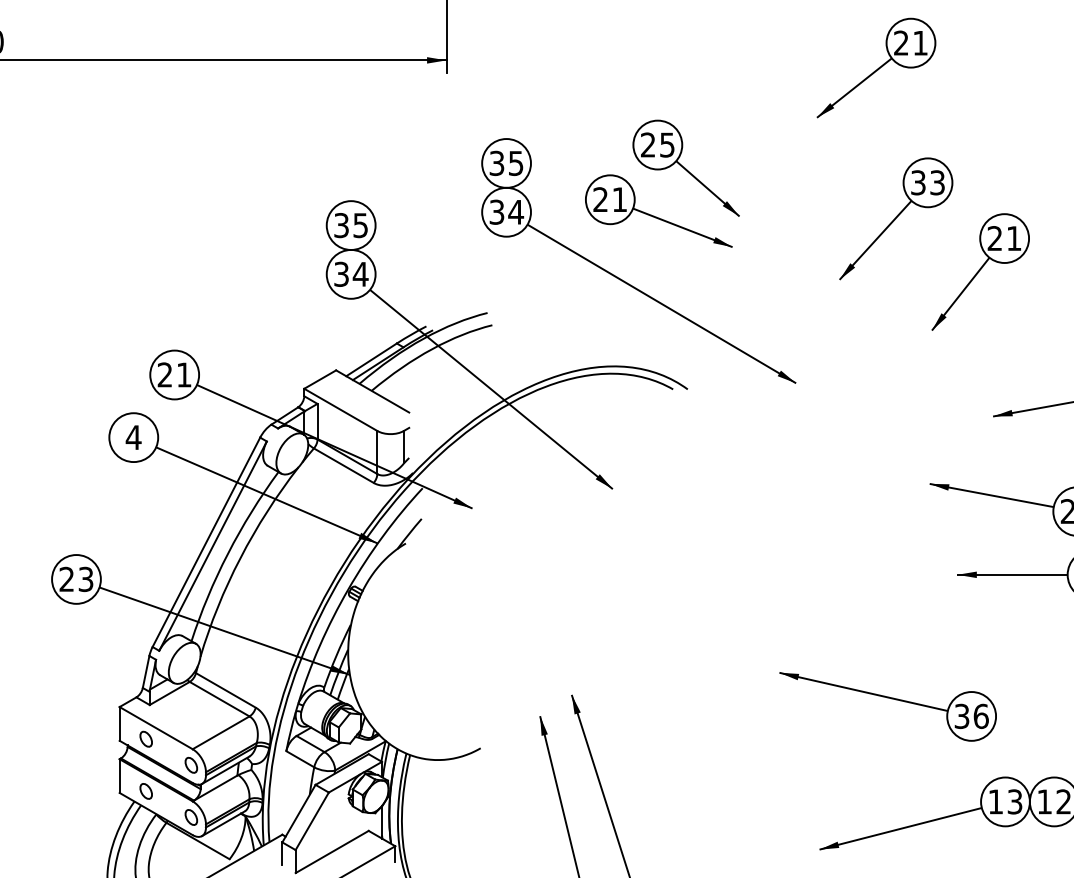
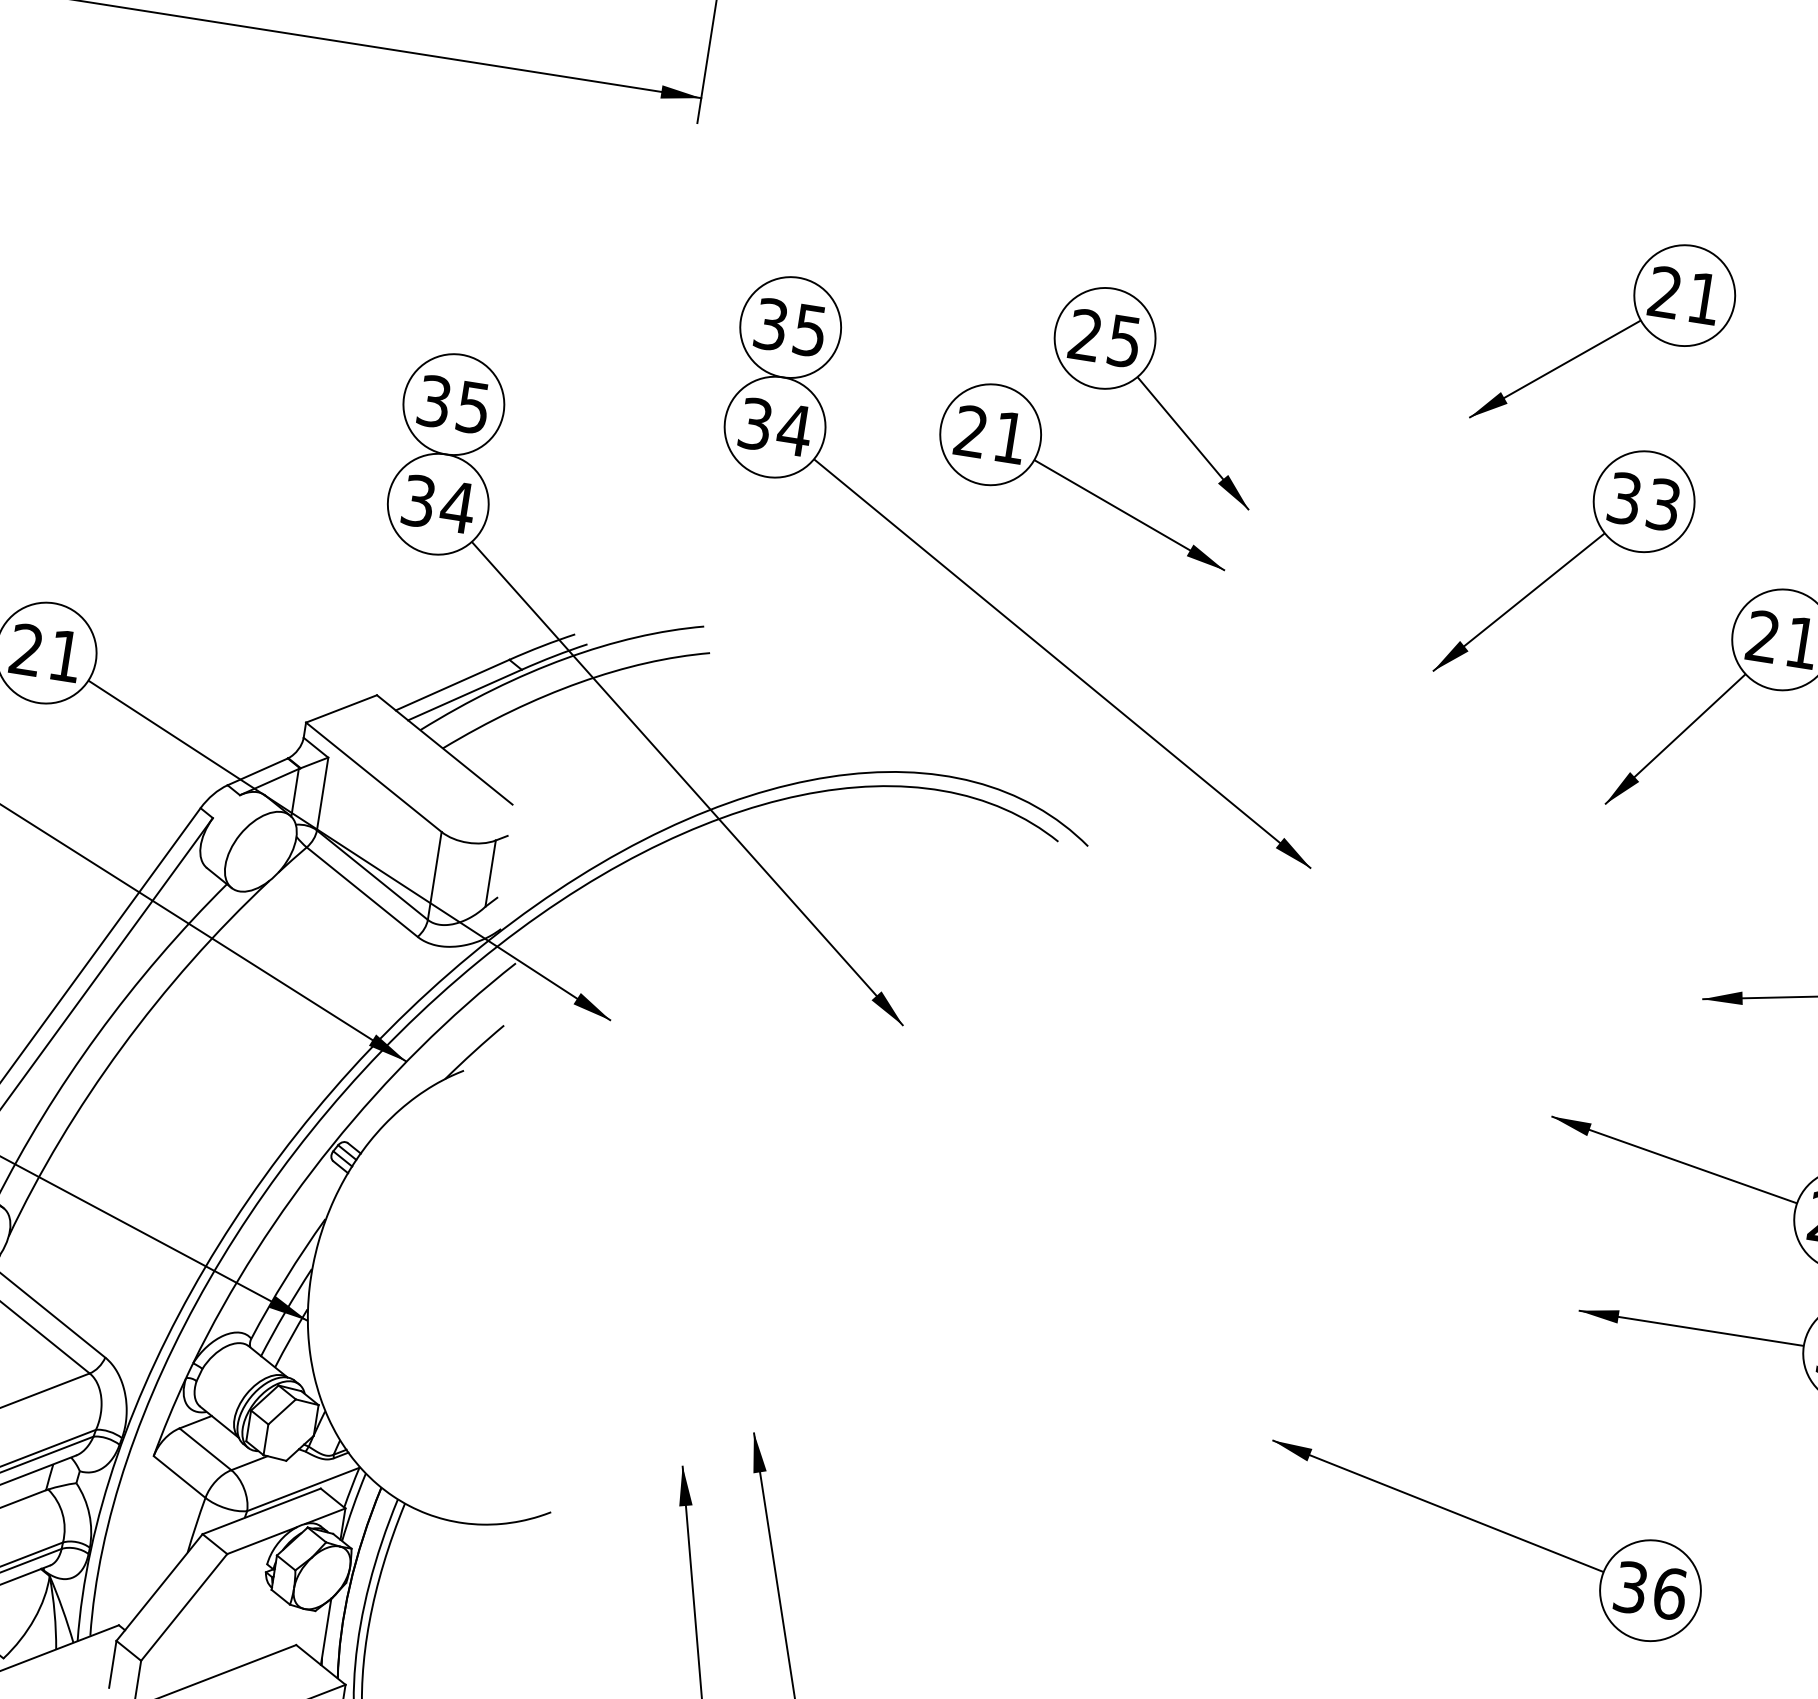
part: (876, 67) -> (1606, 334), moved
part: (887, 698) -> (1484, 1527), moved

